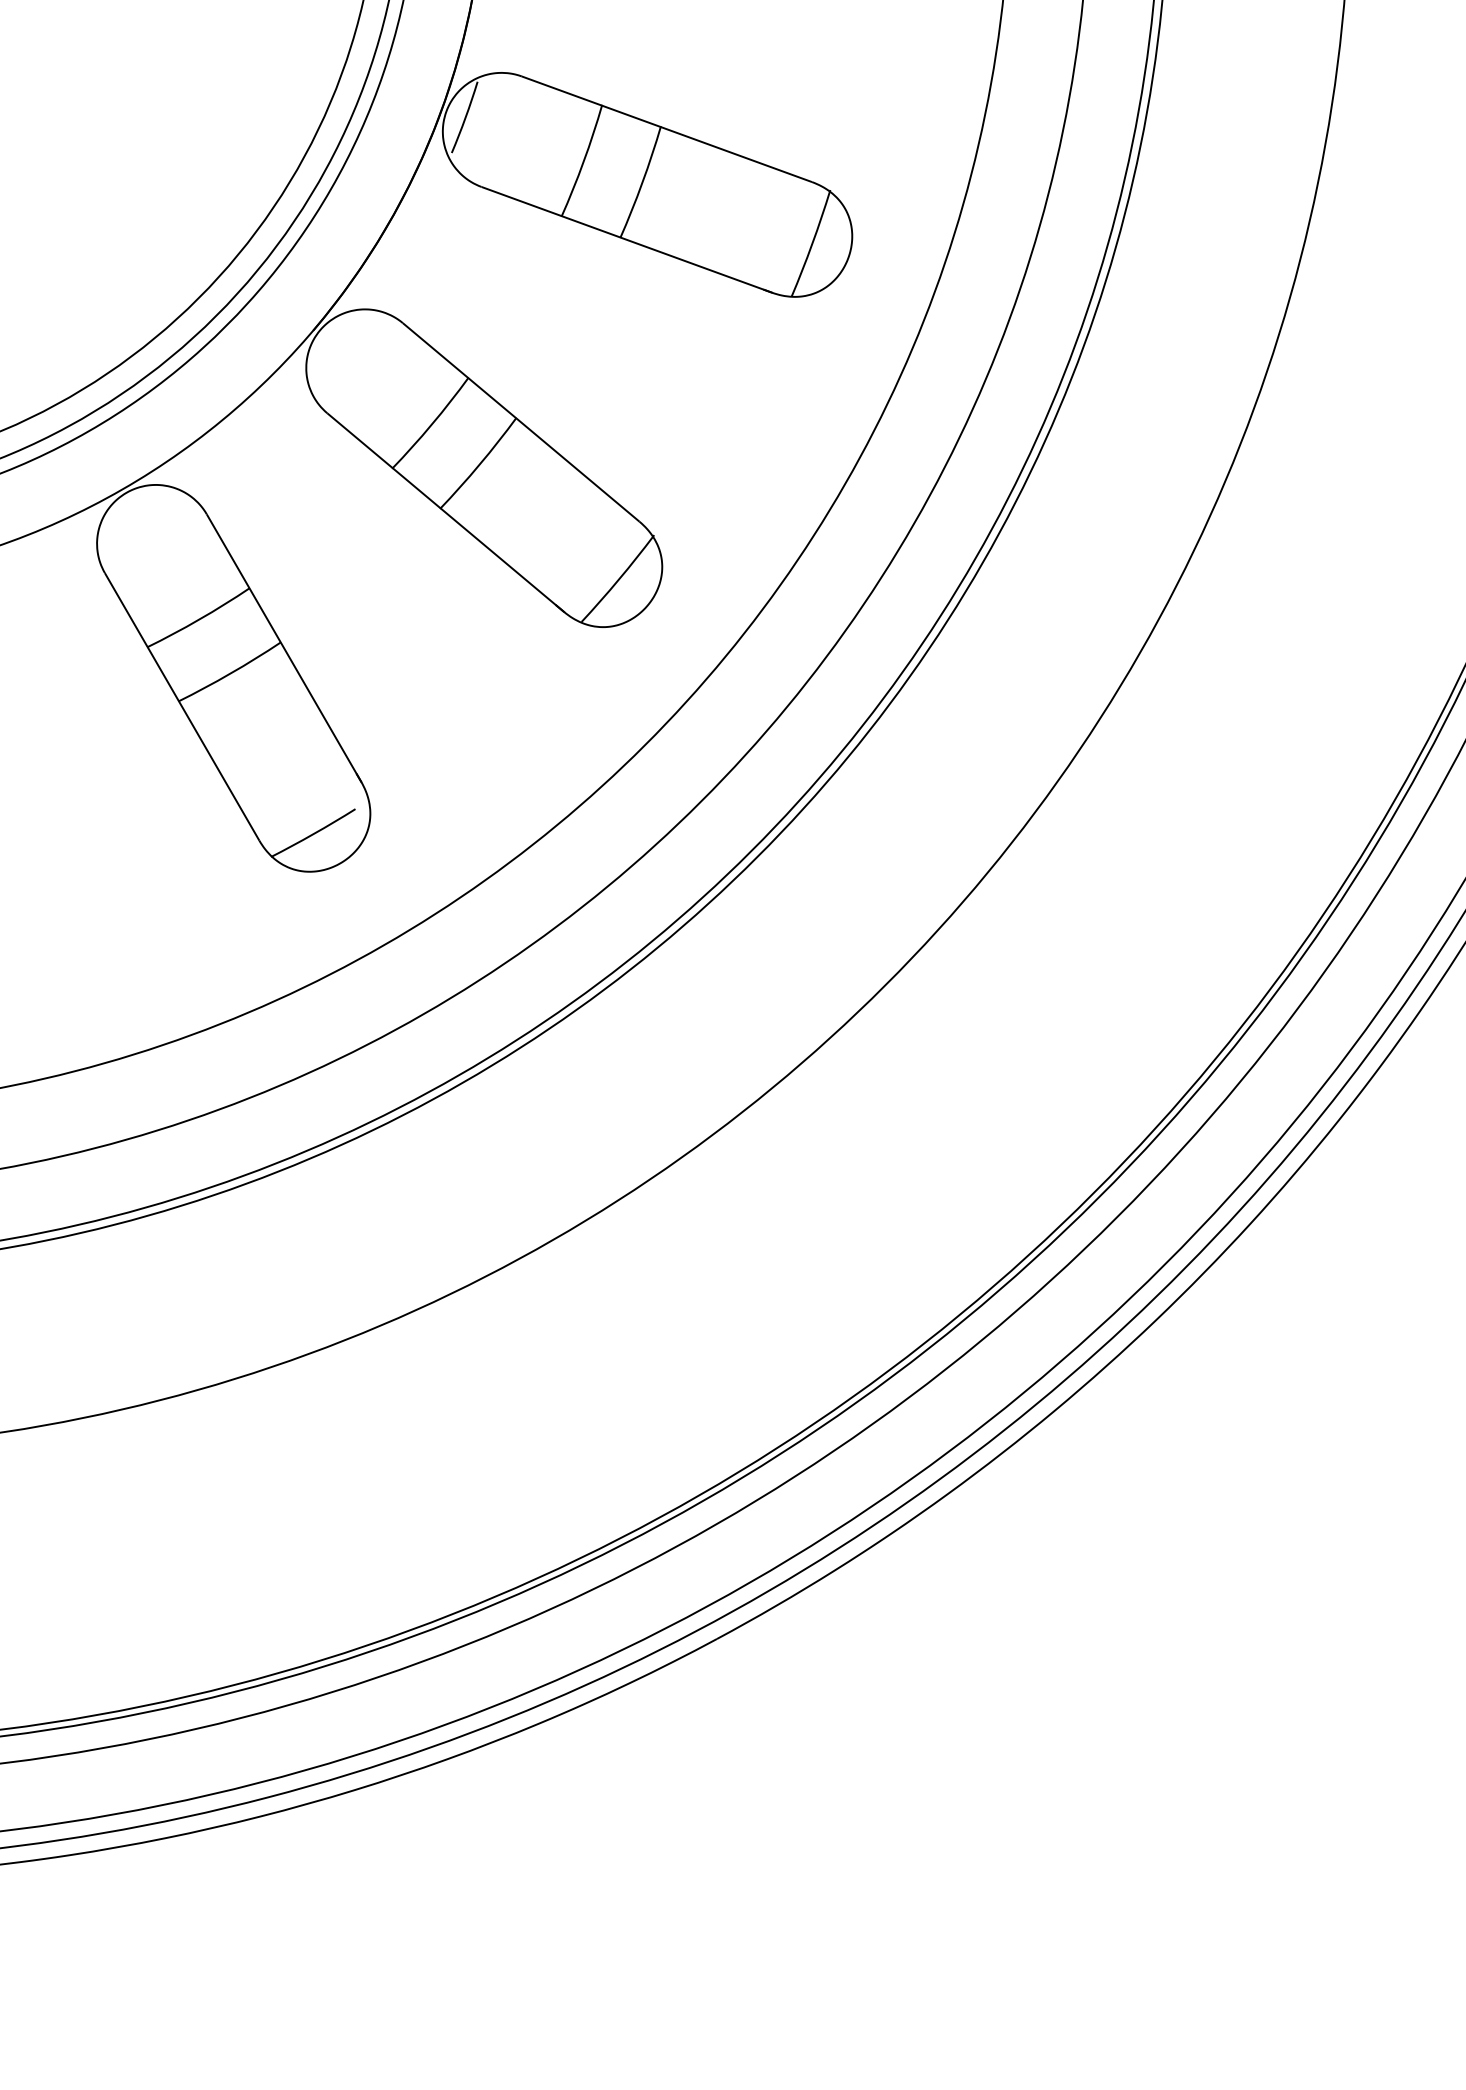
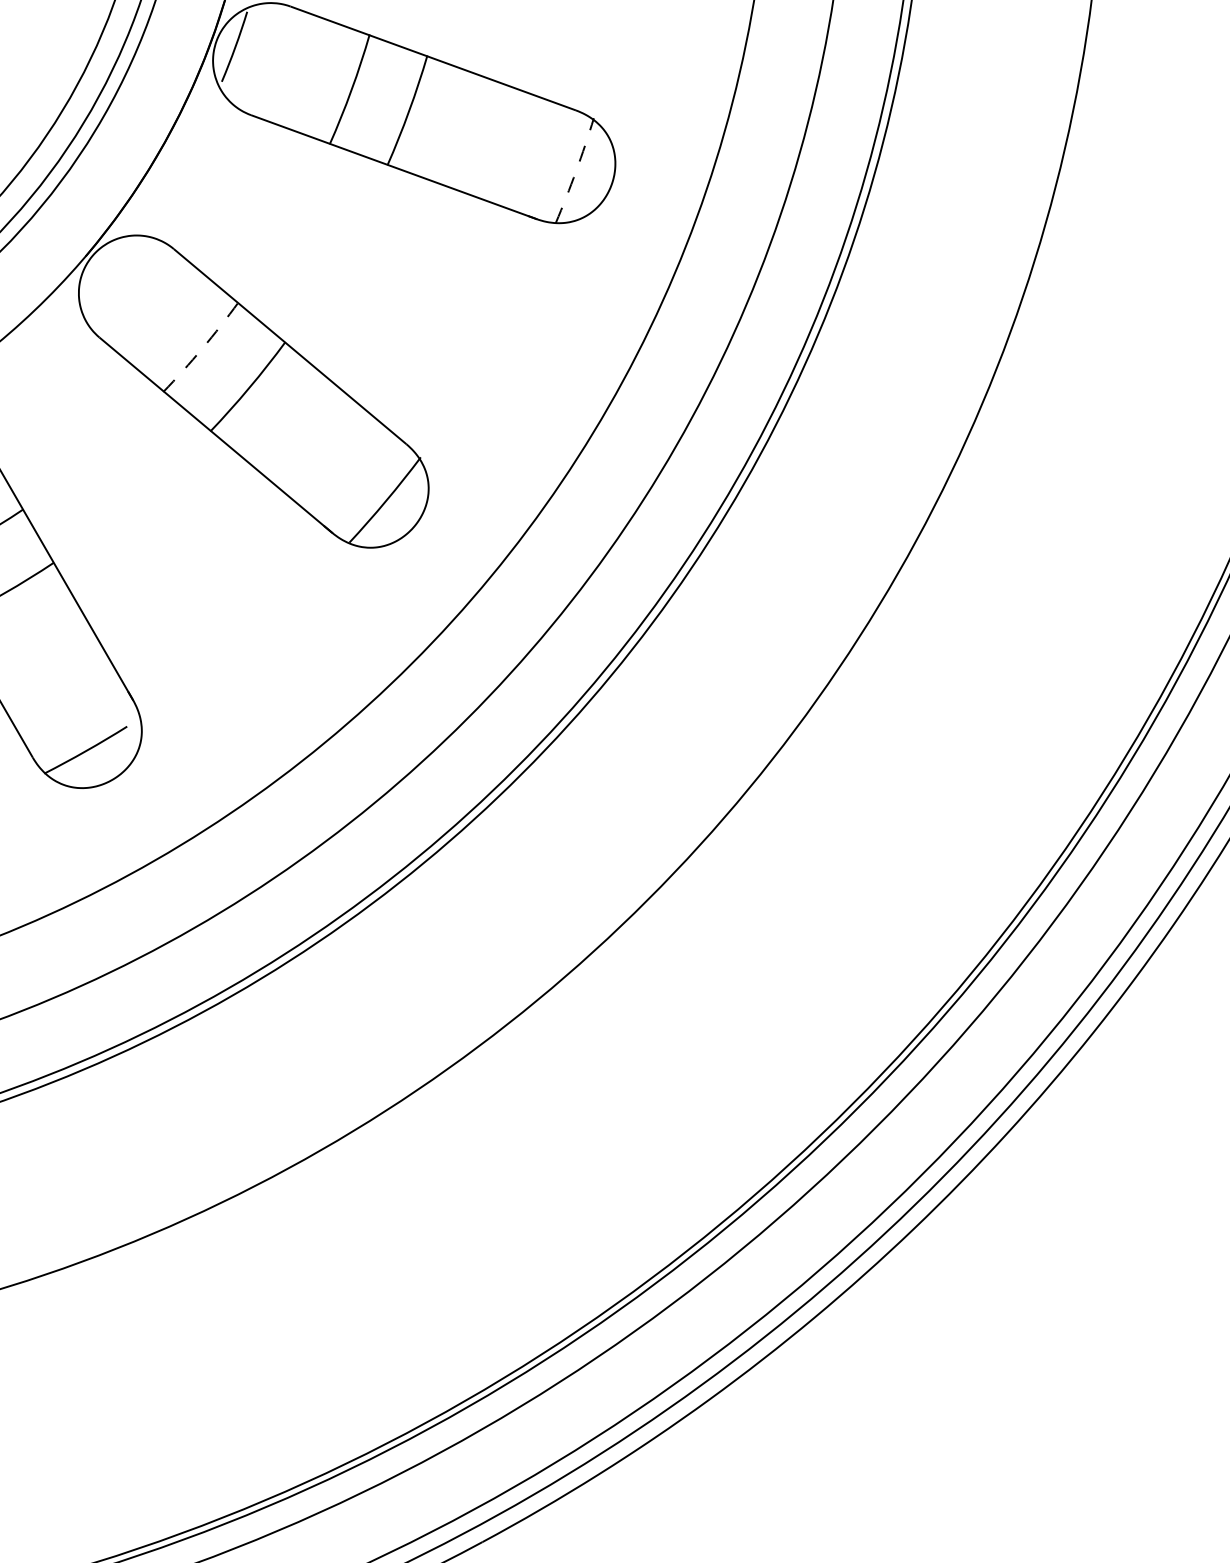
arc: (812, 243) -> (576, 170), solid -> dashed
arc: (431, 424) -> (201, 348), solid -> dashed

